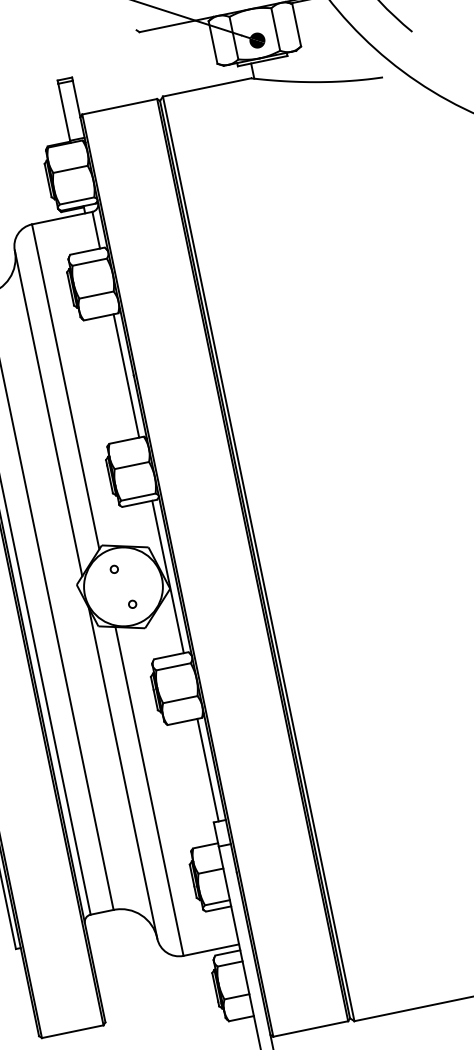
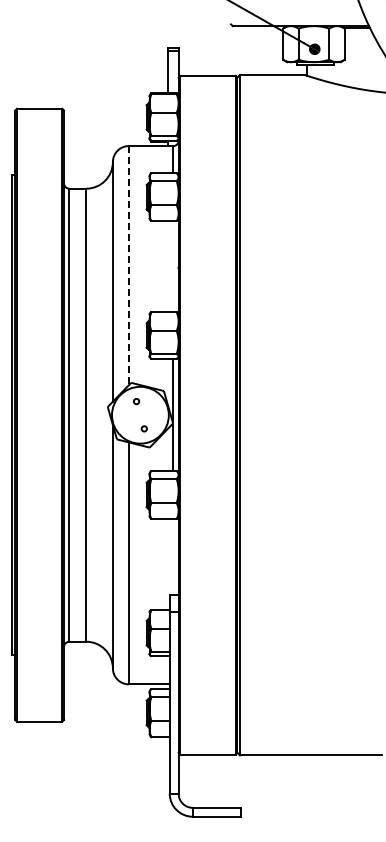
line: (126, 375) -> (173, 266), removed
line: (65, 386) -> (128, 265), solid -> dashed
line: (208, 769) -> (173, 556), removed

